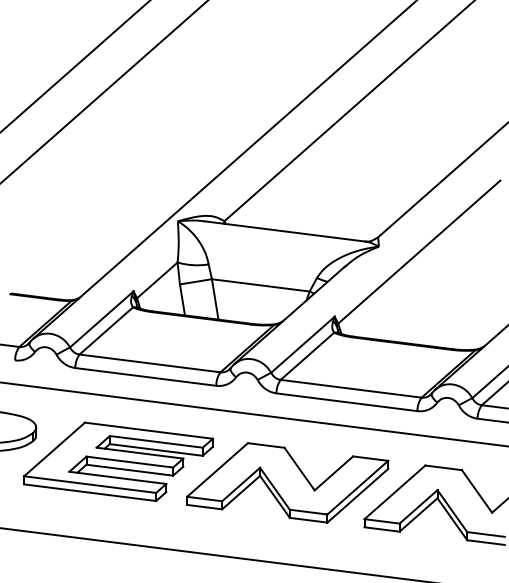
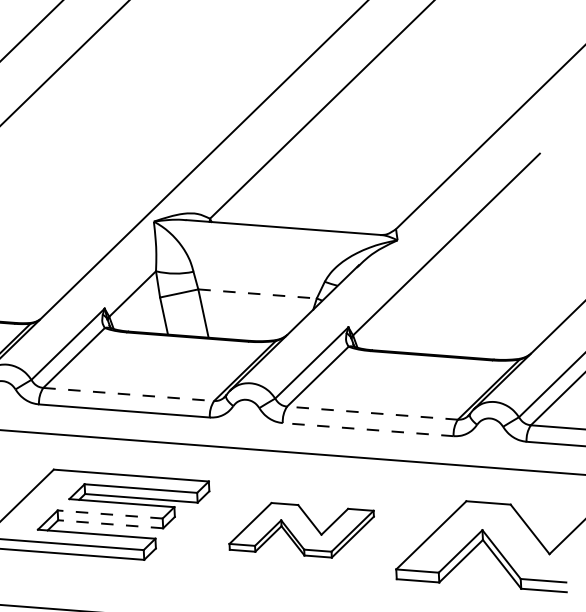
line: (261, 285) -> (258, 294), solid -> dashed
line: (150, 363) -> (129, 394), solid -> dashed
line: (350, 388) -> (371, 412), solid -> dashed
line: (346, 402) -> (367, 429), solid -> dashed
line: (129, 462) -> (109, 515), solid -> dashed
line: (129, 470) -> (110, 524), solid -> dashed
part: (287, 482) -> (301, 529), size x0.6

